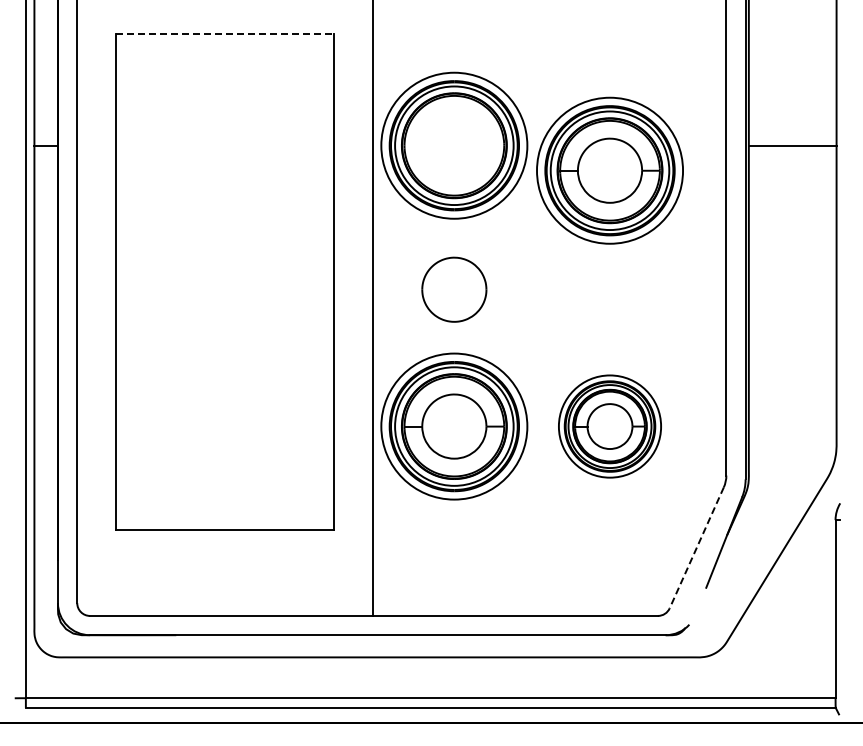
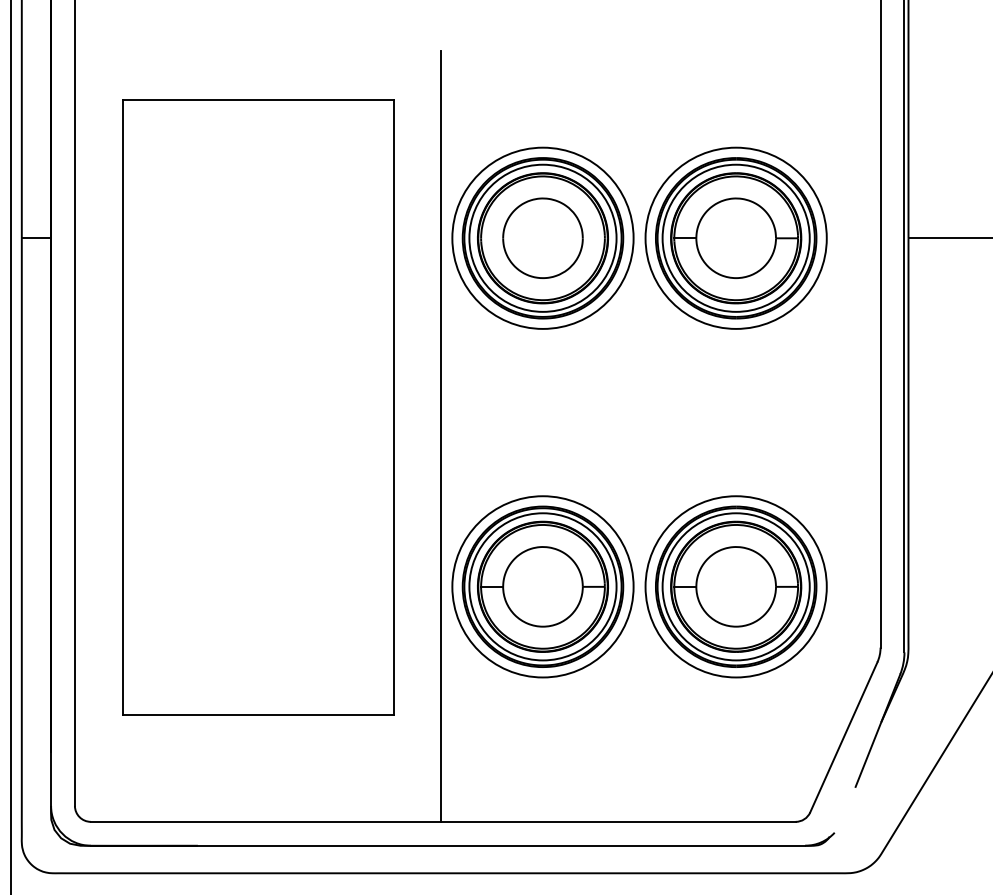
line: (225, 34) -> (258, 100), dashed -> solid
part: (609, 170) -> (735, 237), moved
part: (454, 289) -> (543, 237), moved
part: (609, 426) -> (735, 586), size x1.43
line: (696, 548) -> (843, 738), dashed -> solid

